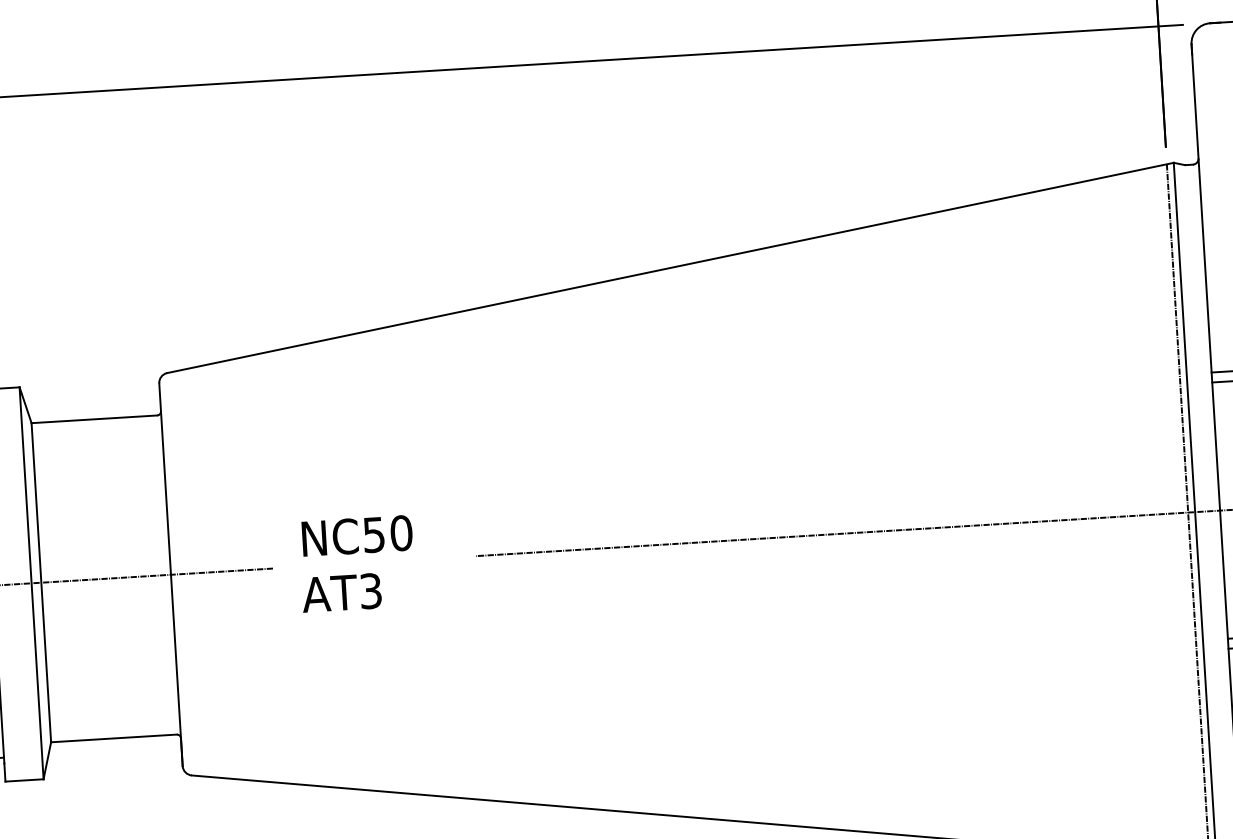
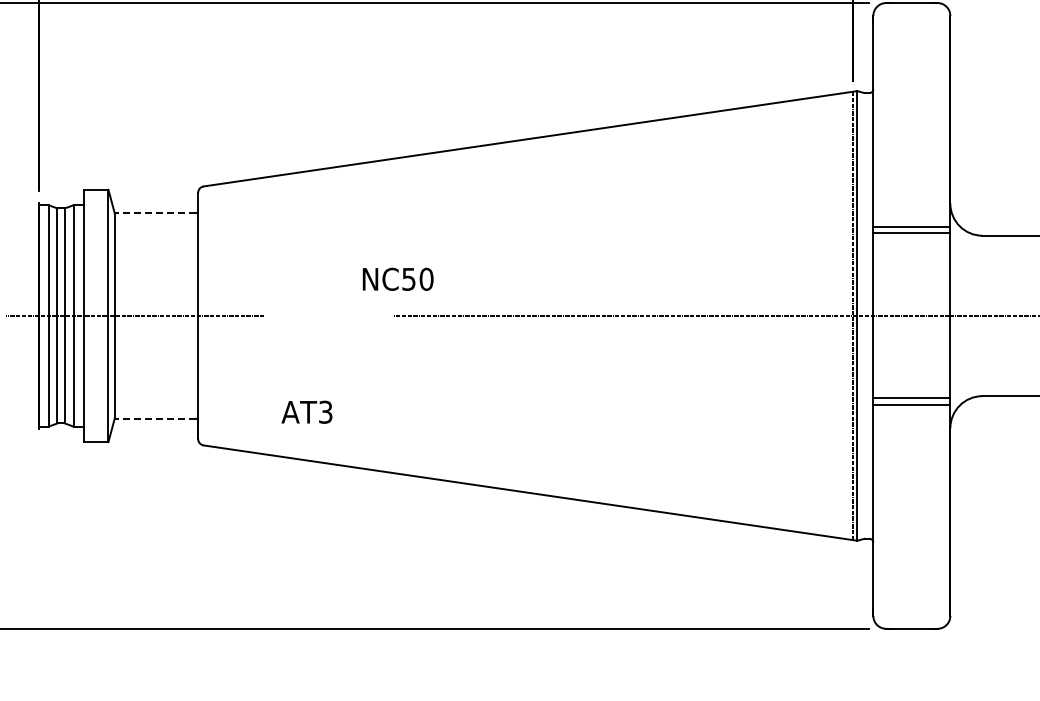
line: (93, 419) -> (154, 213), solid -> dashed
text: (356, 534) -> (397, 278), moved
text: (340, 591) -> (306, 411), moved
line: (112, 738) -> (154, 418), solid -> dashed

